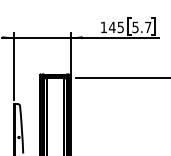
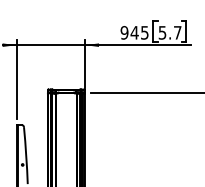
text: (103, 27) -> (124, 32), 145 -> 945

